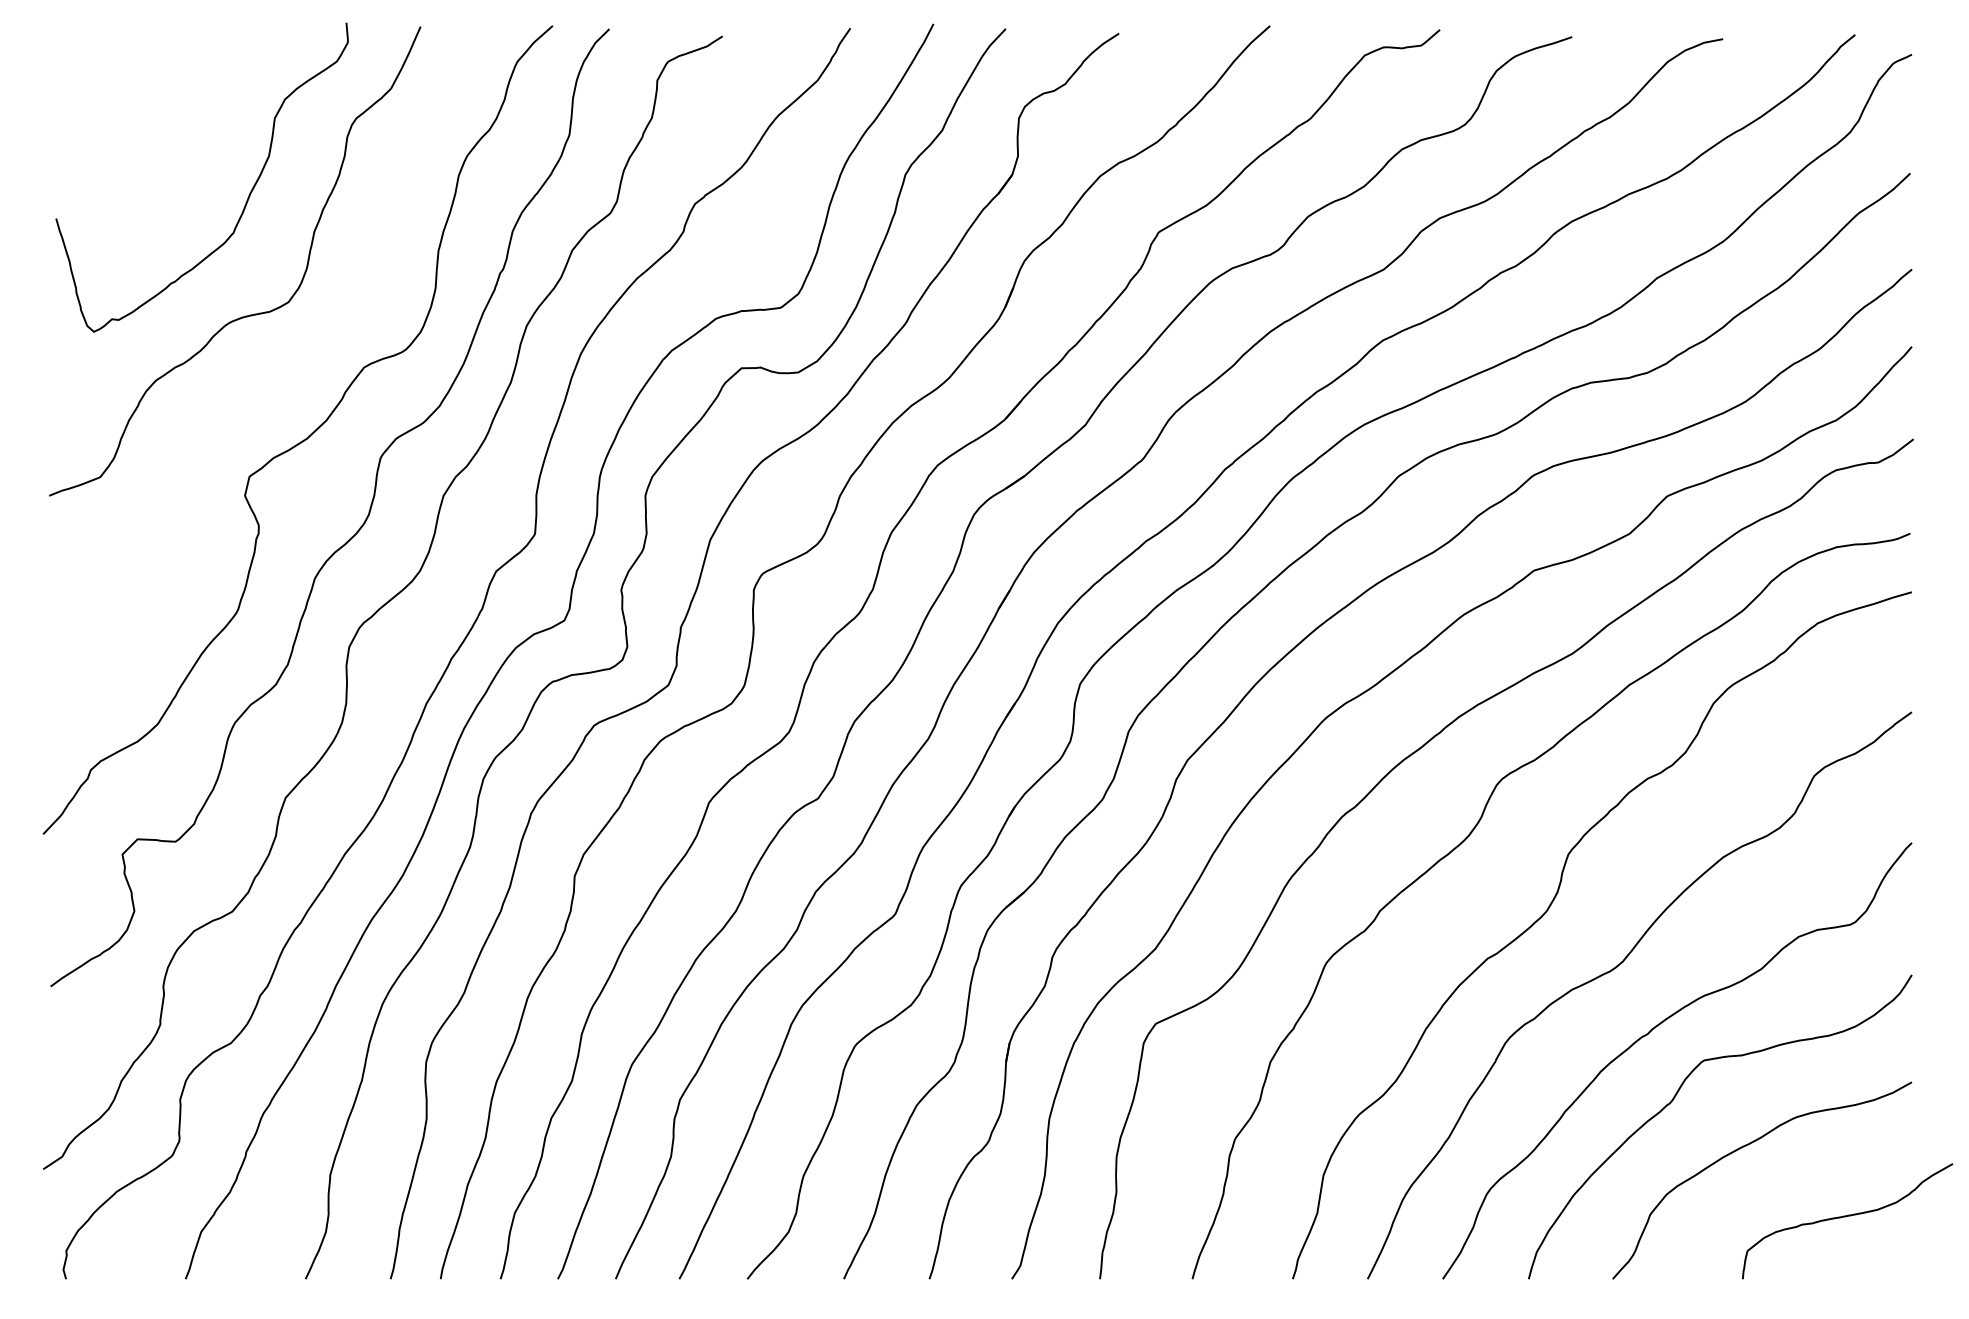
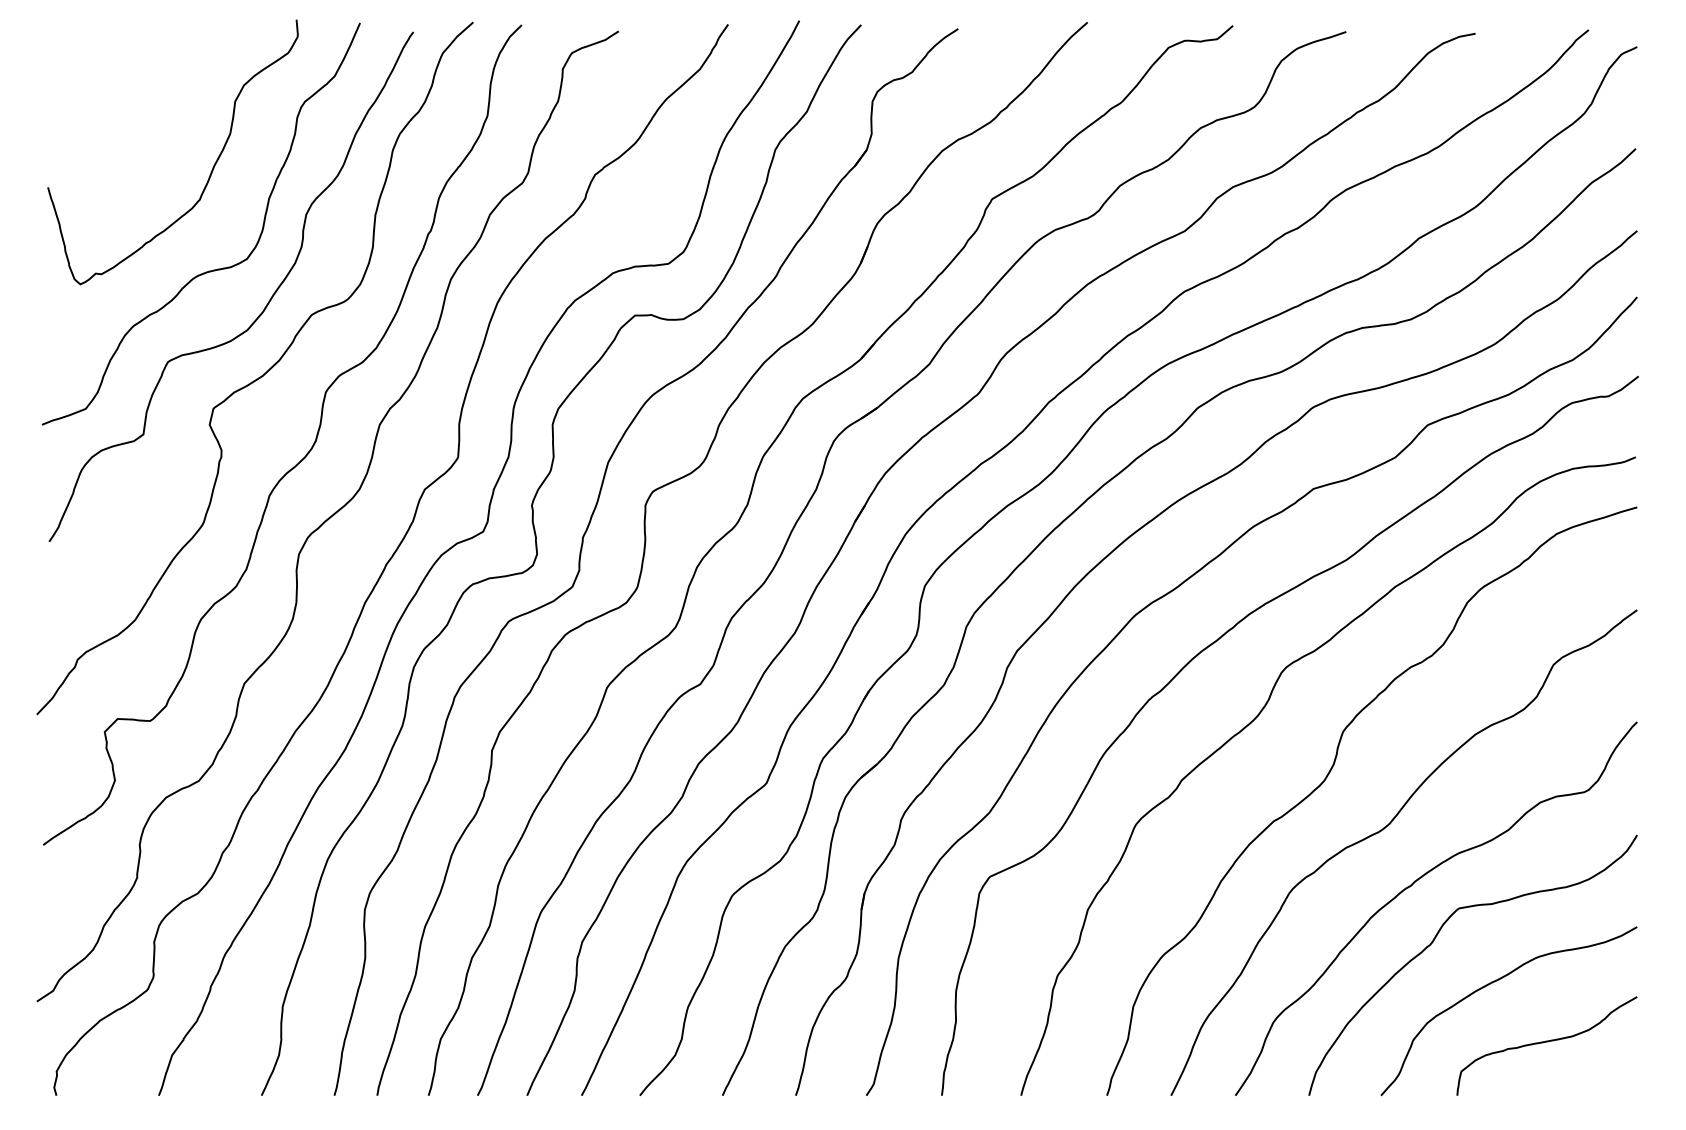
curve: (310, 356) -> (265, 305), added
curve: (1845, 1217) -> (1545, 1042), moved

